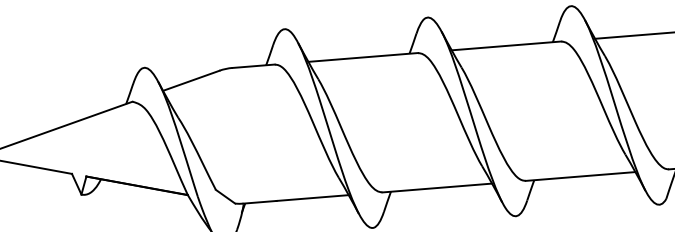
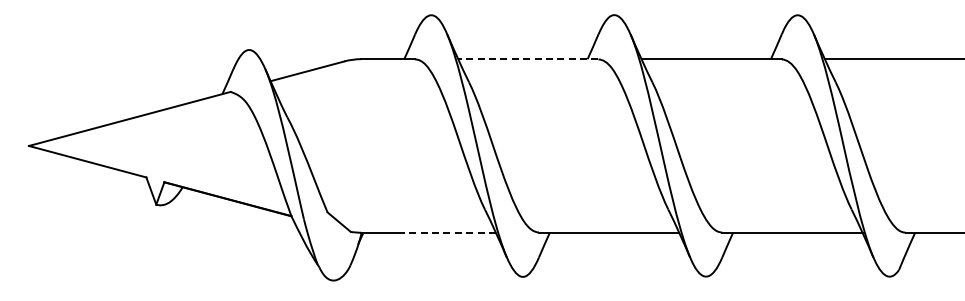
line: (362, 57) -> (527, 59), solid -> dashed
line: (312, 197) -> (449, 232), solid -> dashed

